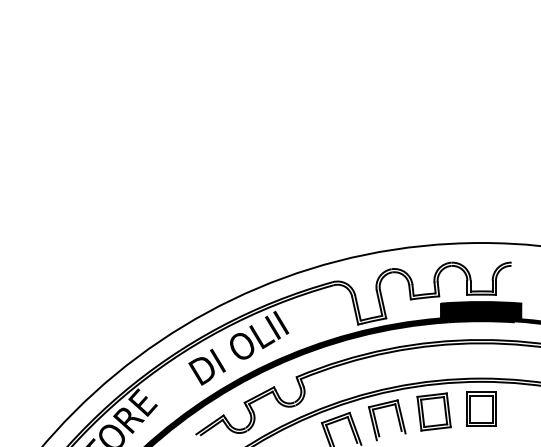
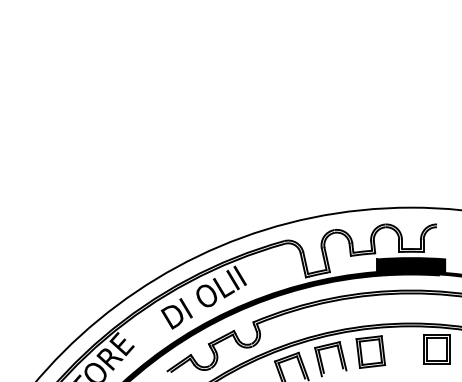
part: (481, 408) -> (436, 349), moved

